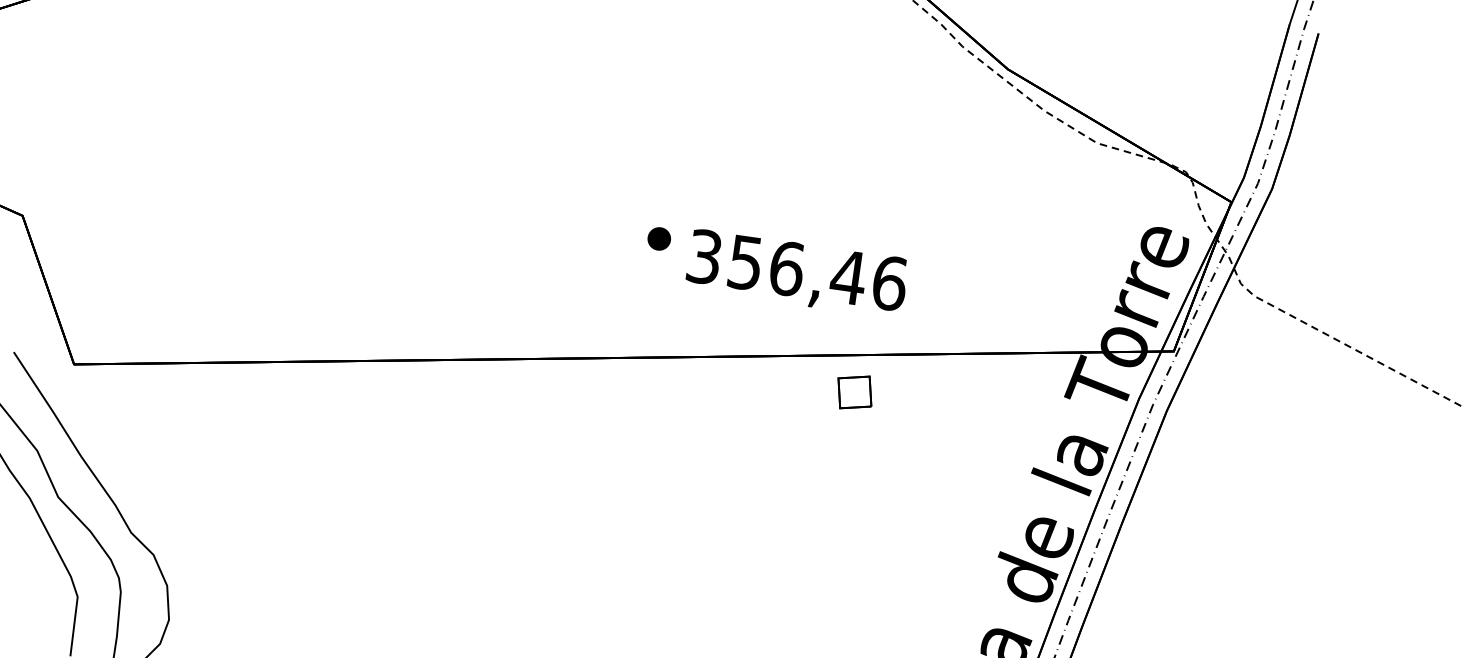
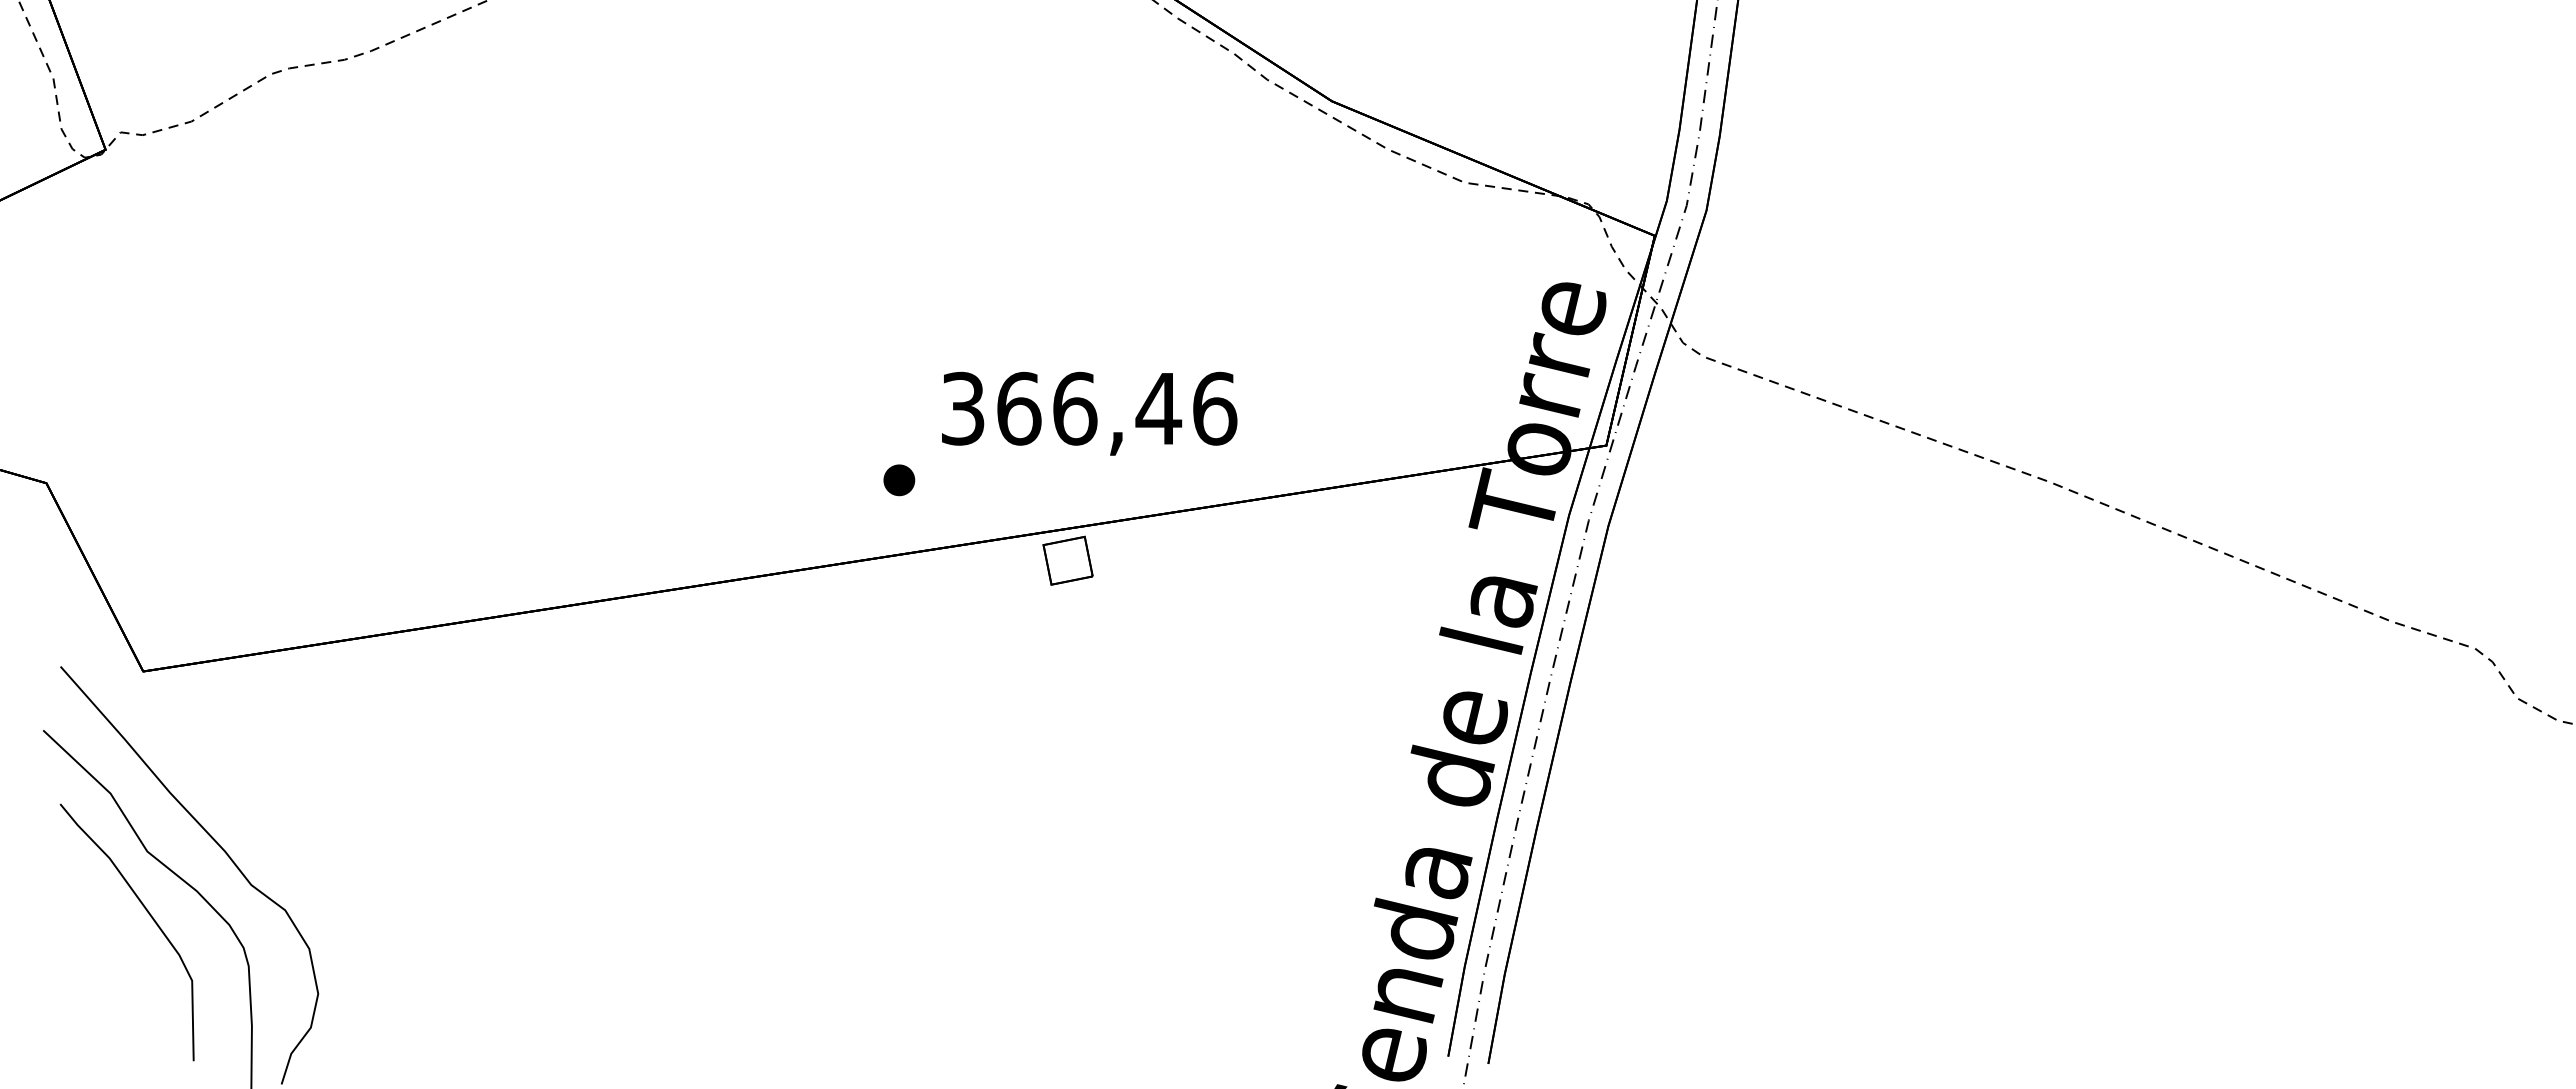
part: (659, 239) -> (899, 480), moved
text: (746, 262) -> (1019, 408), 356,46 -> 366,46
part: (854, 392) -> (1067, 560), moved

